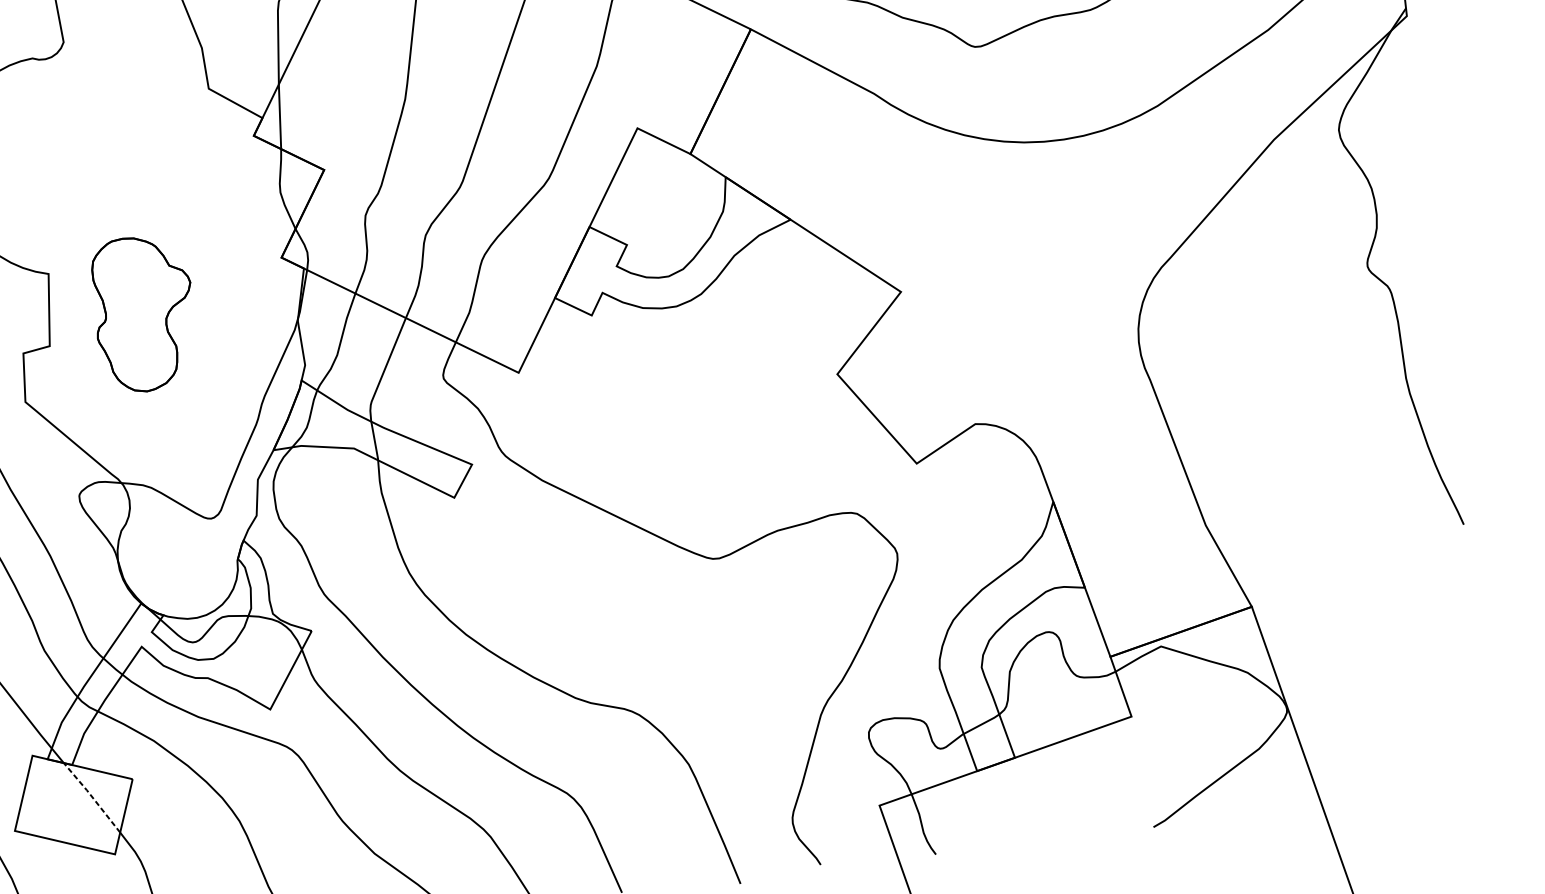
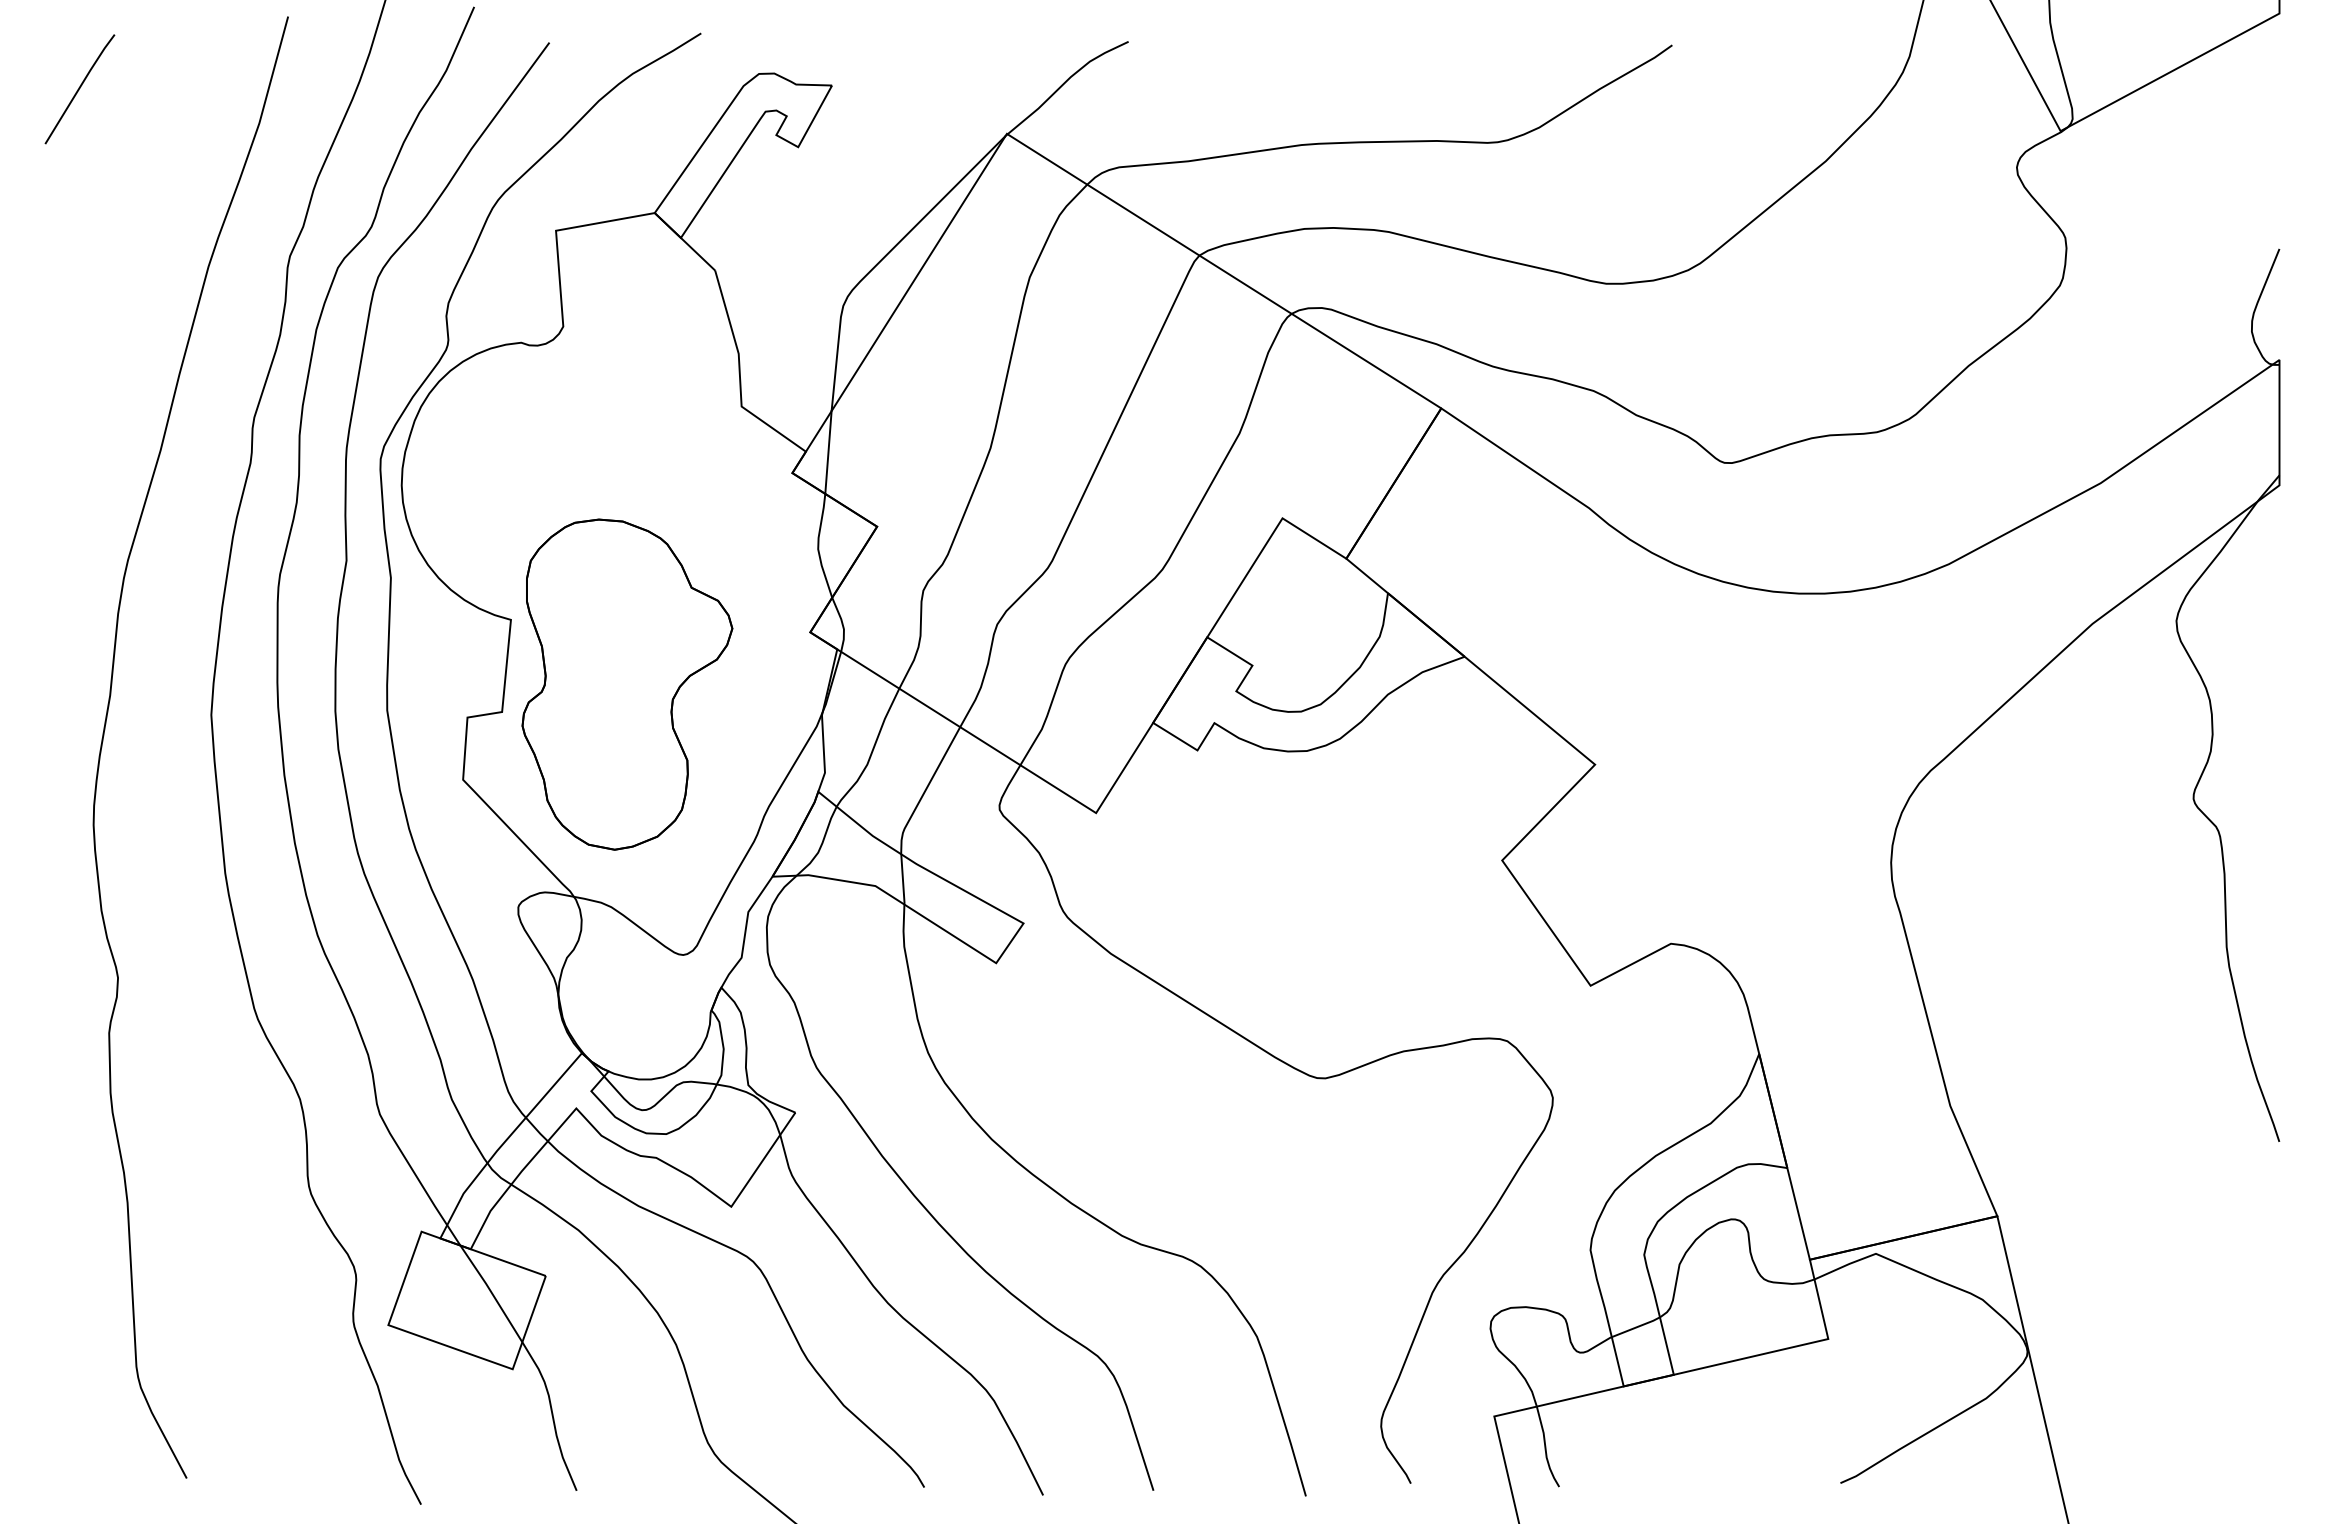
part: (144, 313) -> (627, 684), size x1.67
line: (91, 796) -> (491, 1292), dashed -> solid

